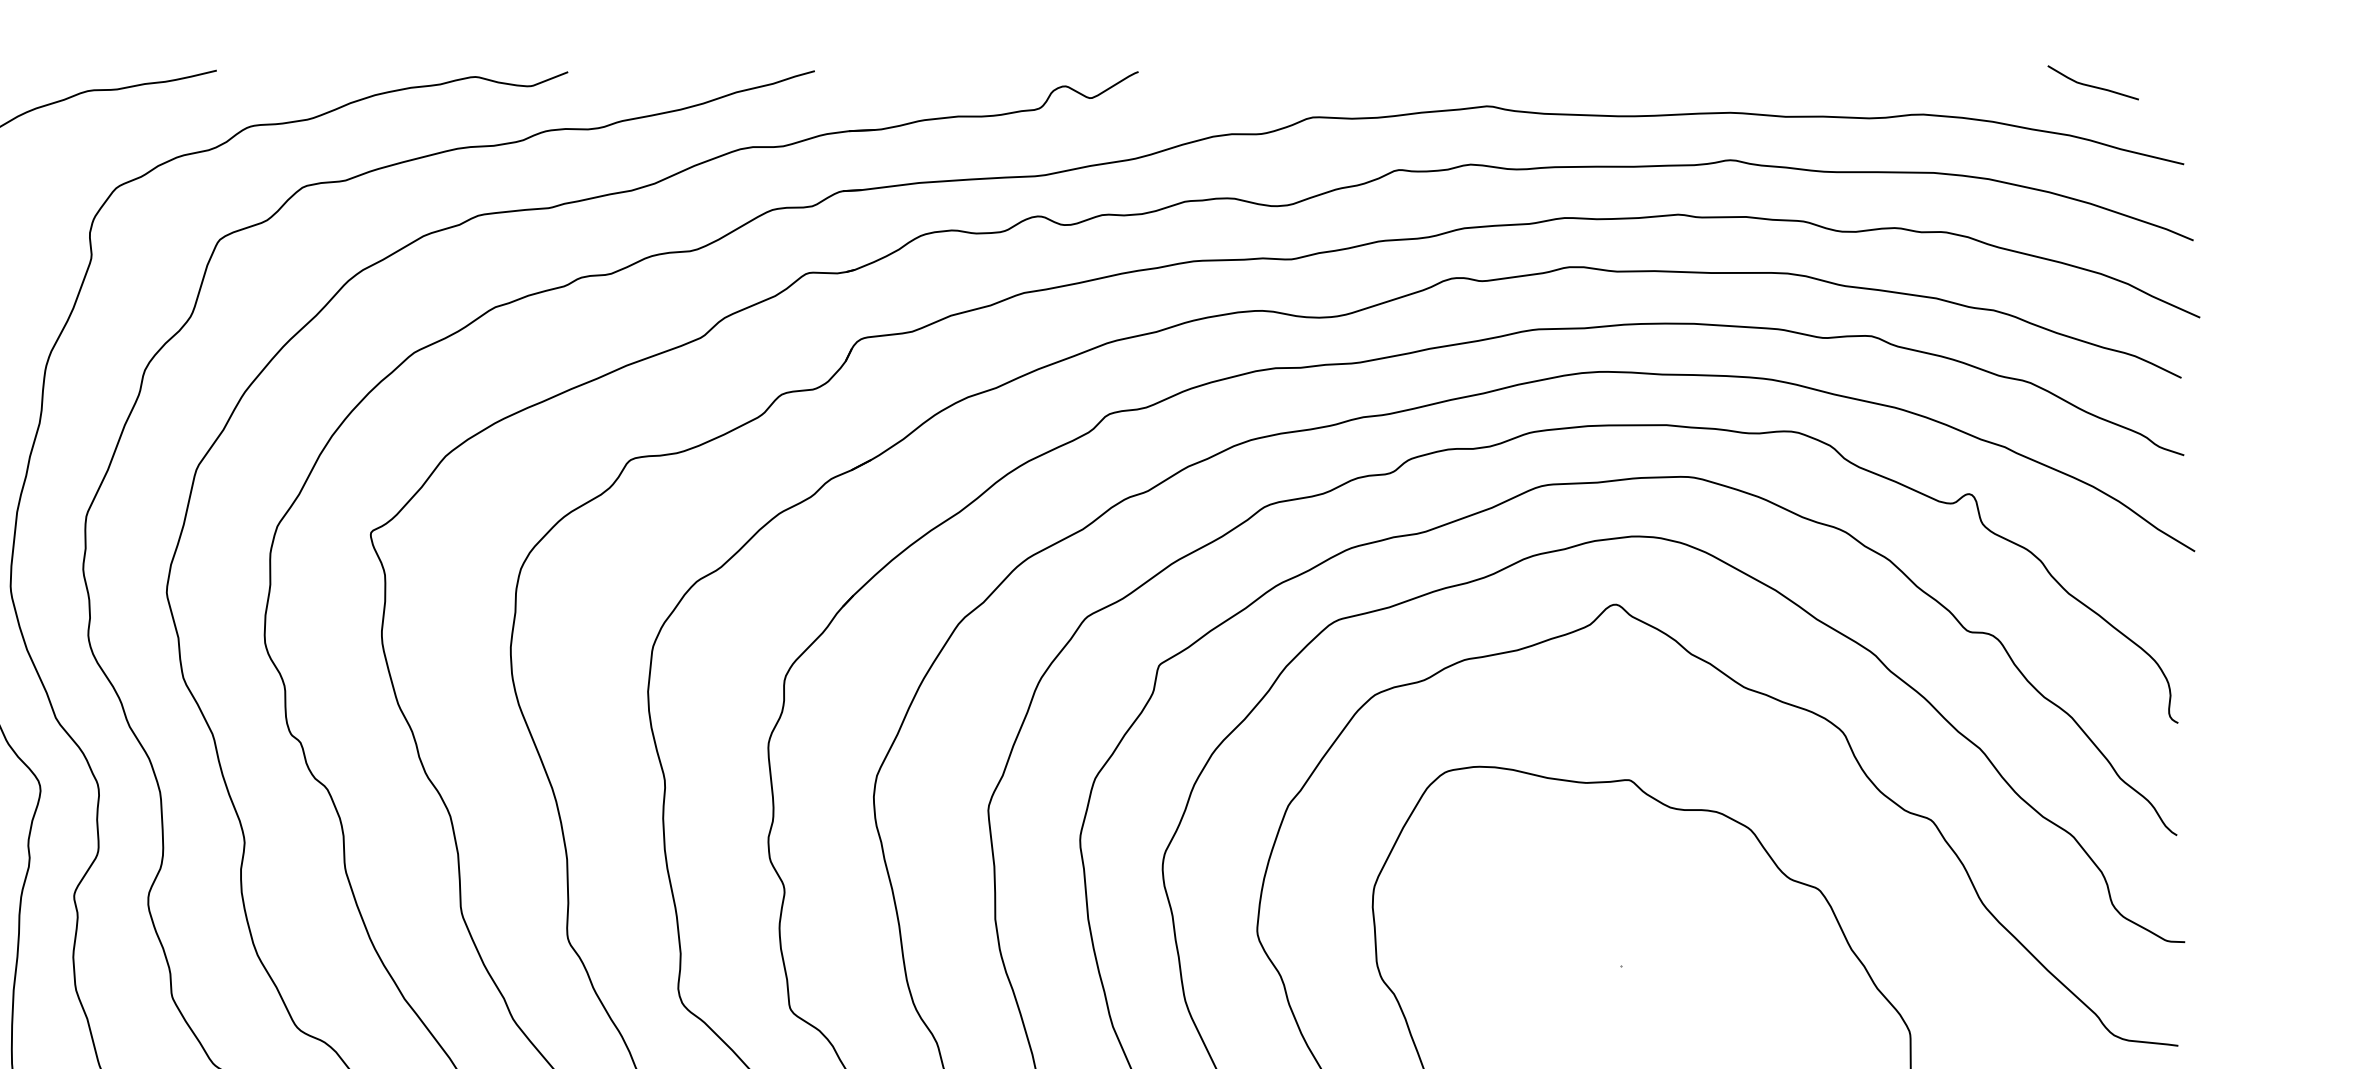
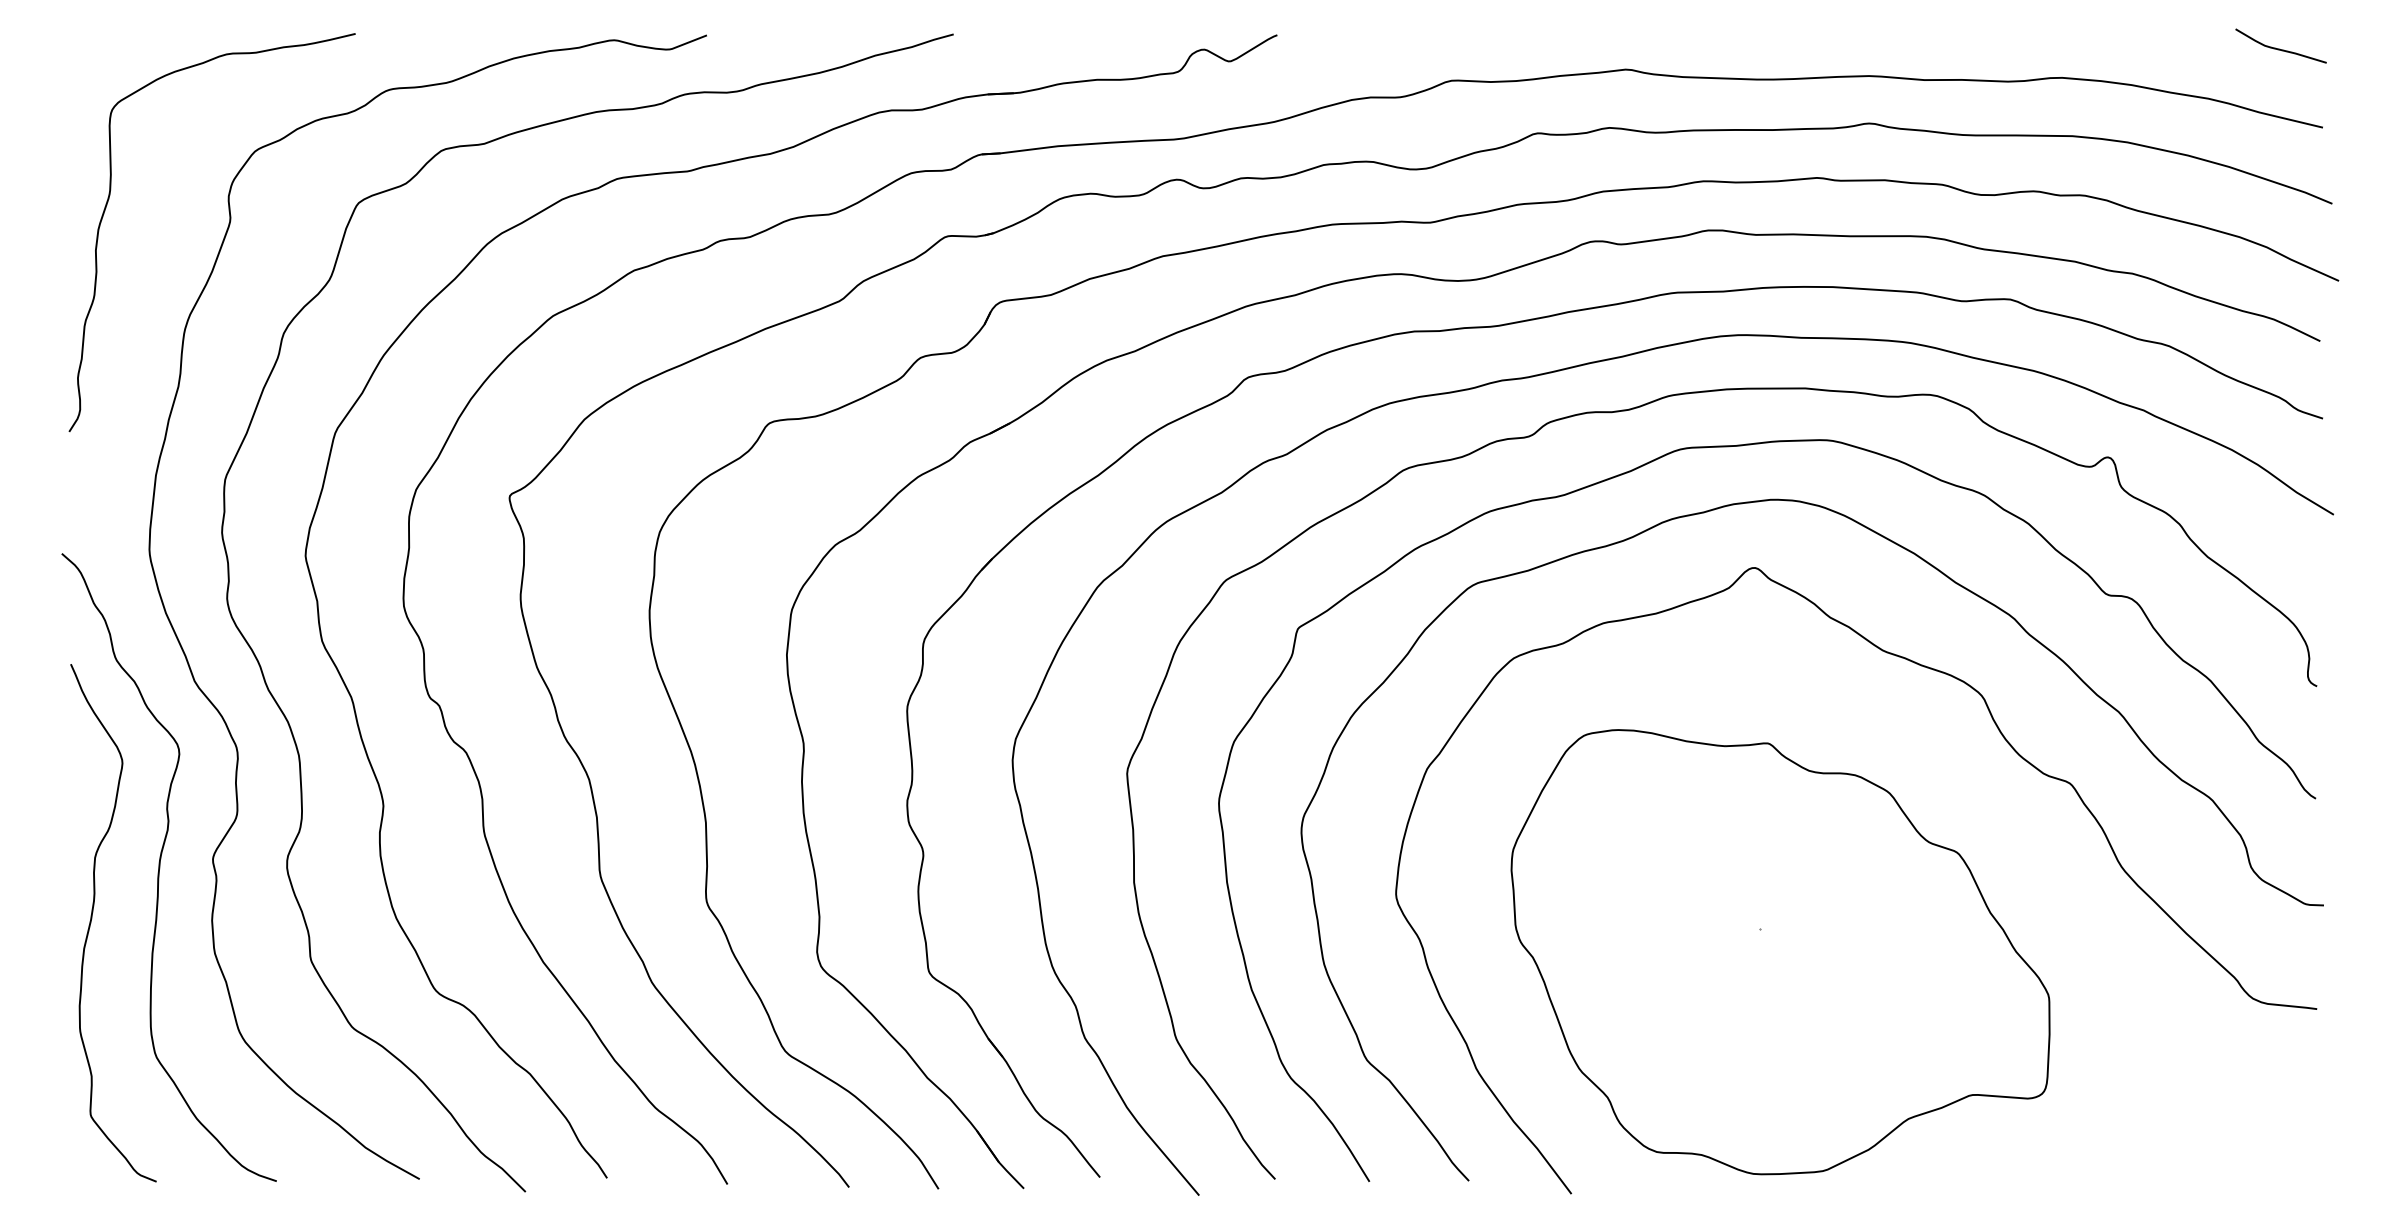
curve: (2091, 85) -> (2279, 48), moved

